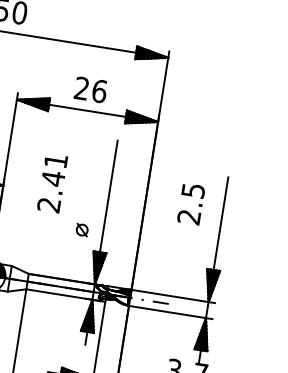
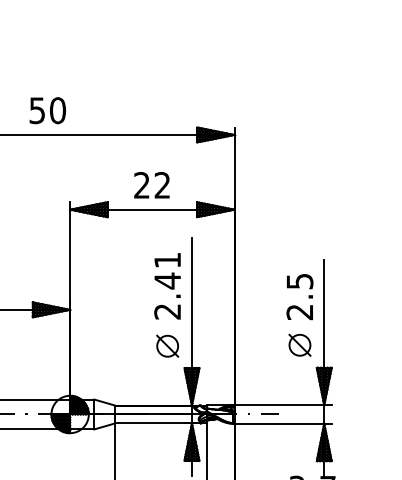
text: (99, 90) -> (162, 184), 26 -> 22
text: (52, 183) -> (167, 286), moved
text: (190, 204) -> (299, 297), moved
part: (82, 229) -> (167, 345), size x1.67
part: (195, 246) -> (299, 344), added

